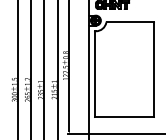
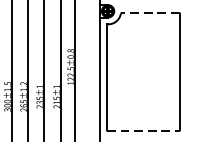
line: (130, 22) -> (150, 13), solid -> dashed
line: (124, 117) -> (143, 130), solid -> dashed

